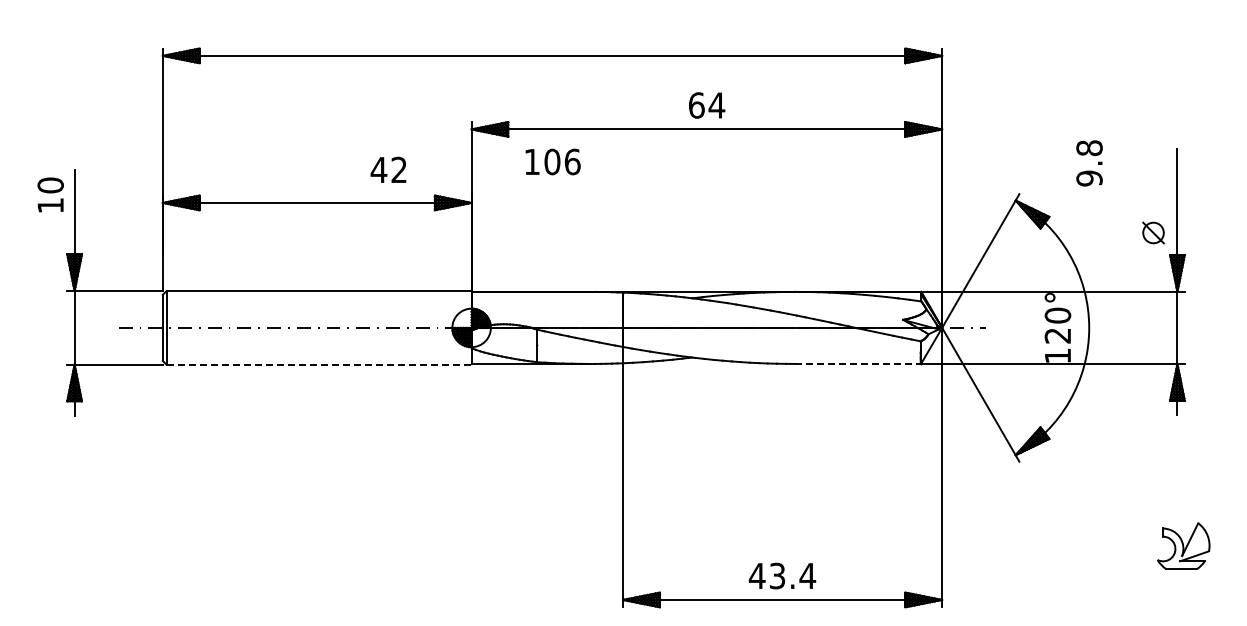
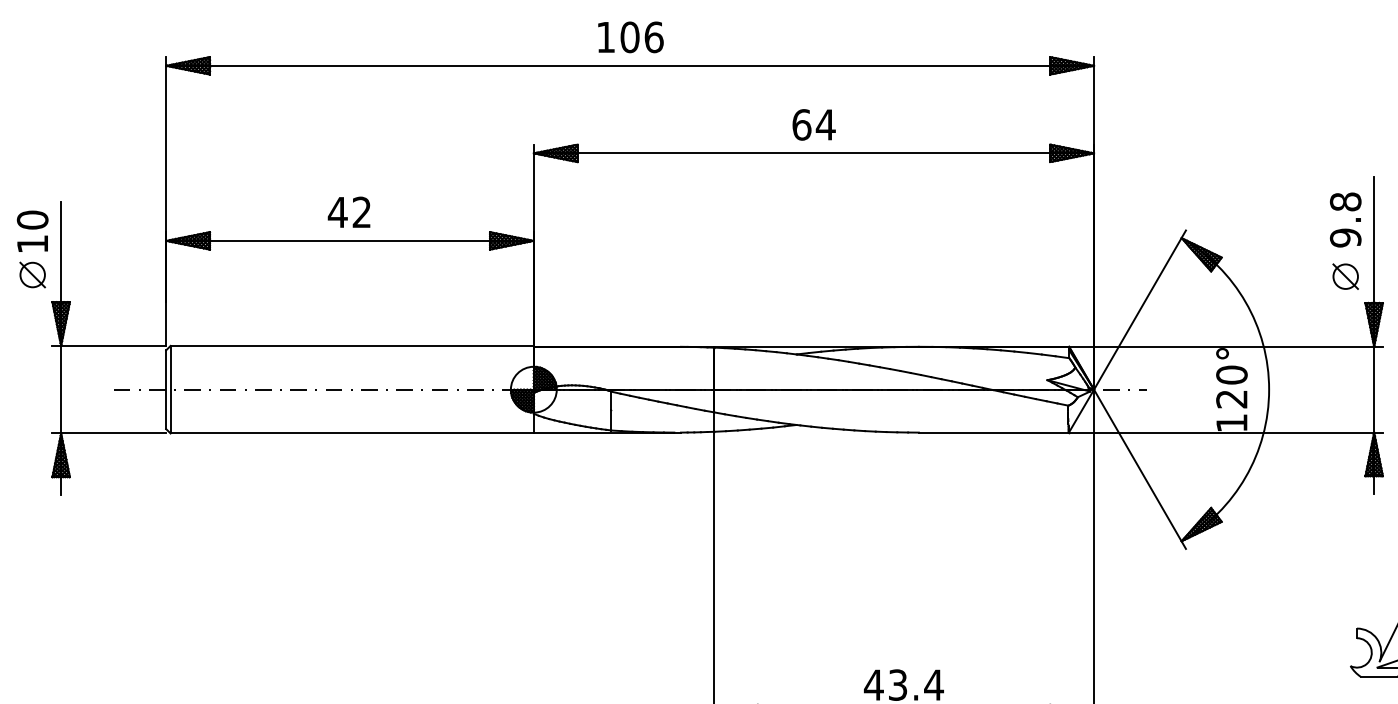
text: (552, 161) -> (630, 36), moved
text: (1089, 163) -> (1345, 220), moved
text: (388, 169) -> (349, 211), moved
part: (50, 231) -> (32, 274), added
line: (858, 363) -> (994, 432), dashed -> solid
line: (319, 364) -> (352, 433), dashed -> solid

